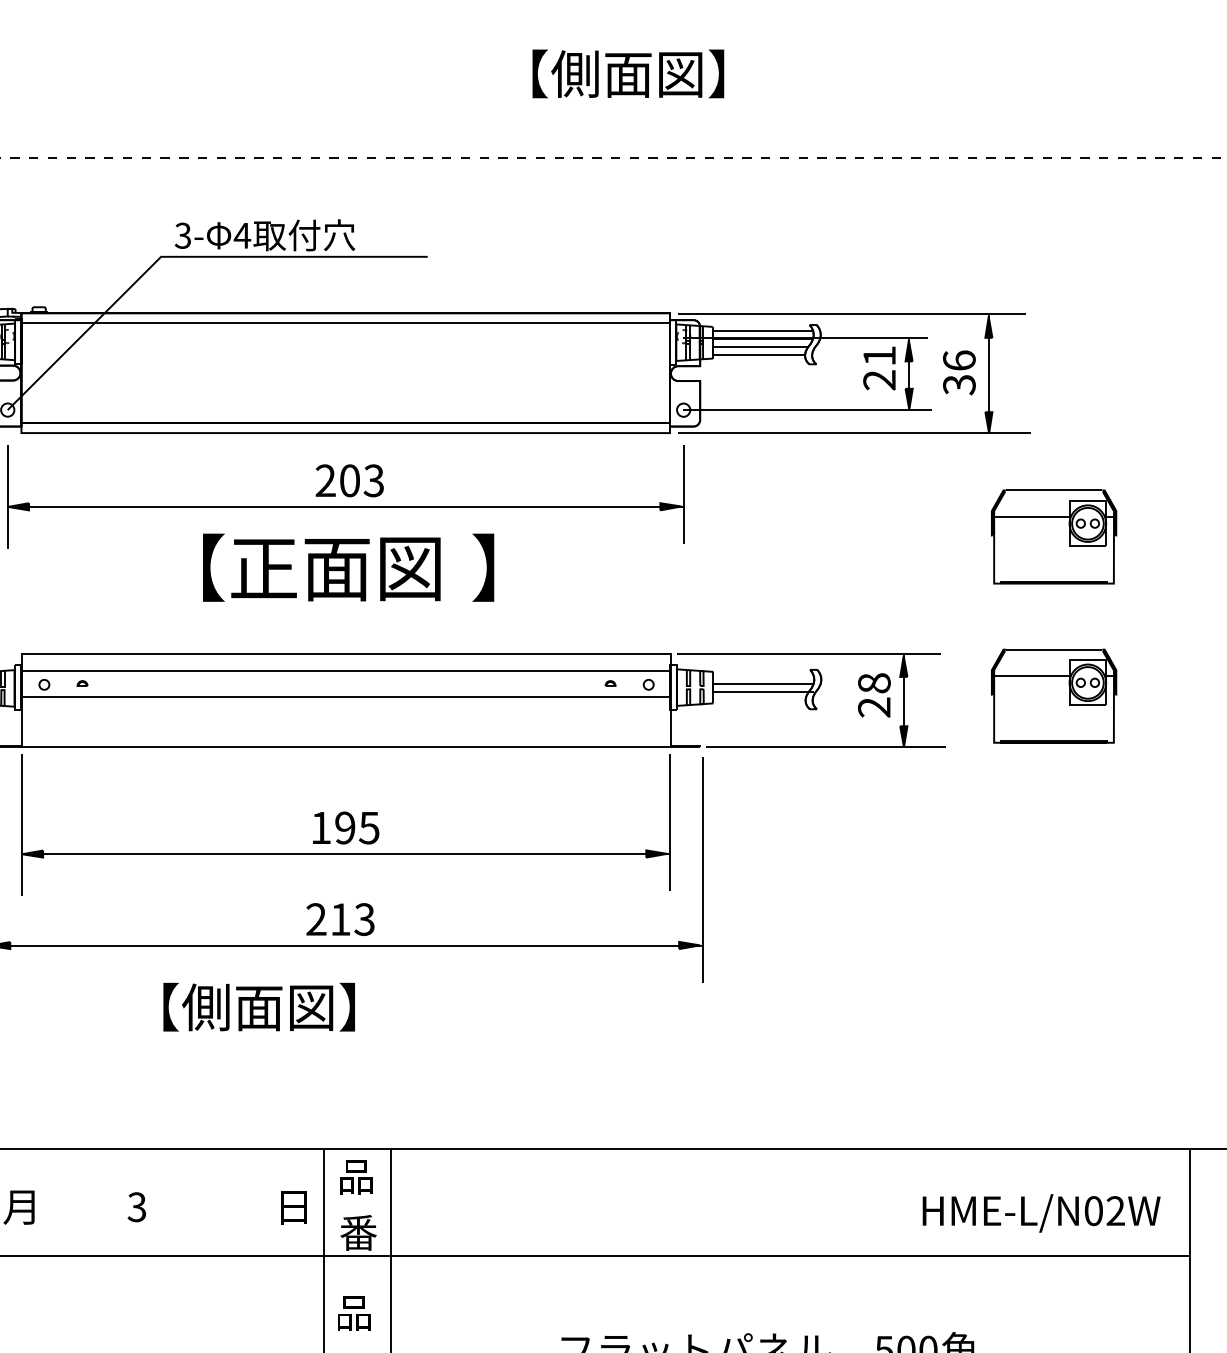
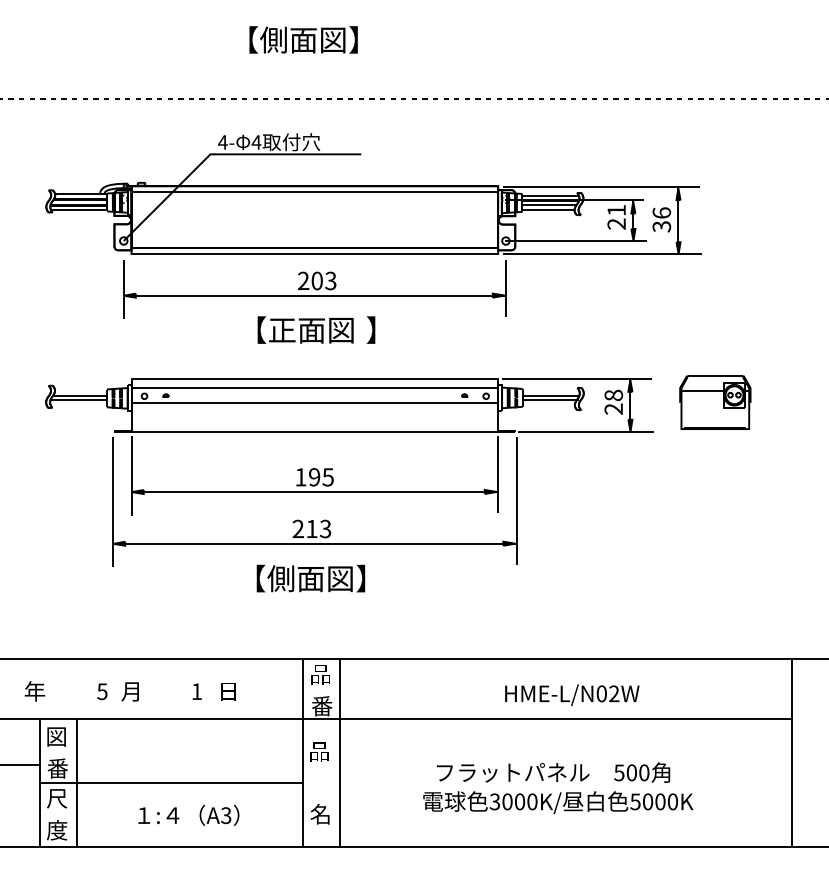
part: (628, 73) -> (303, 39), moved
text: (182, 235) -> (222, 142), 3- -> 4-
part: (1054, 536) -> (715, 312), removed
part: (348, 566) -> (316, 329), size x0.71
text: (258, 1007) -> (310, 578), moved
text: (136, 1206) -> (196, 691), 3 -> 1
text: (293, 1206) -> (228, 691), moved
text: (1041, 1213) -> (572, 695), moved

